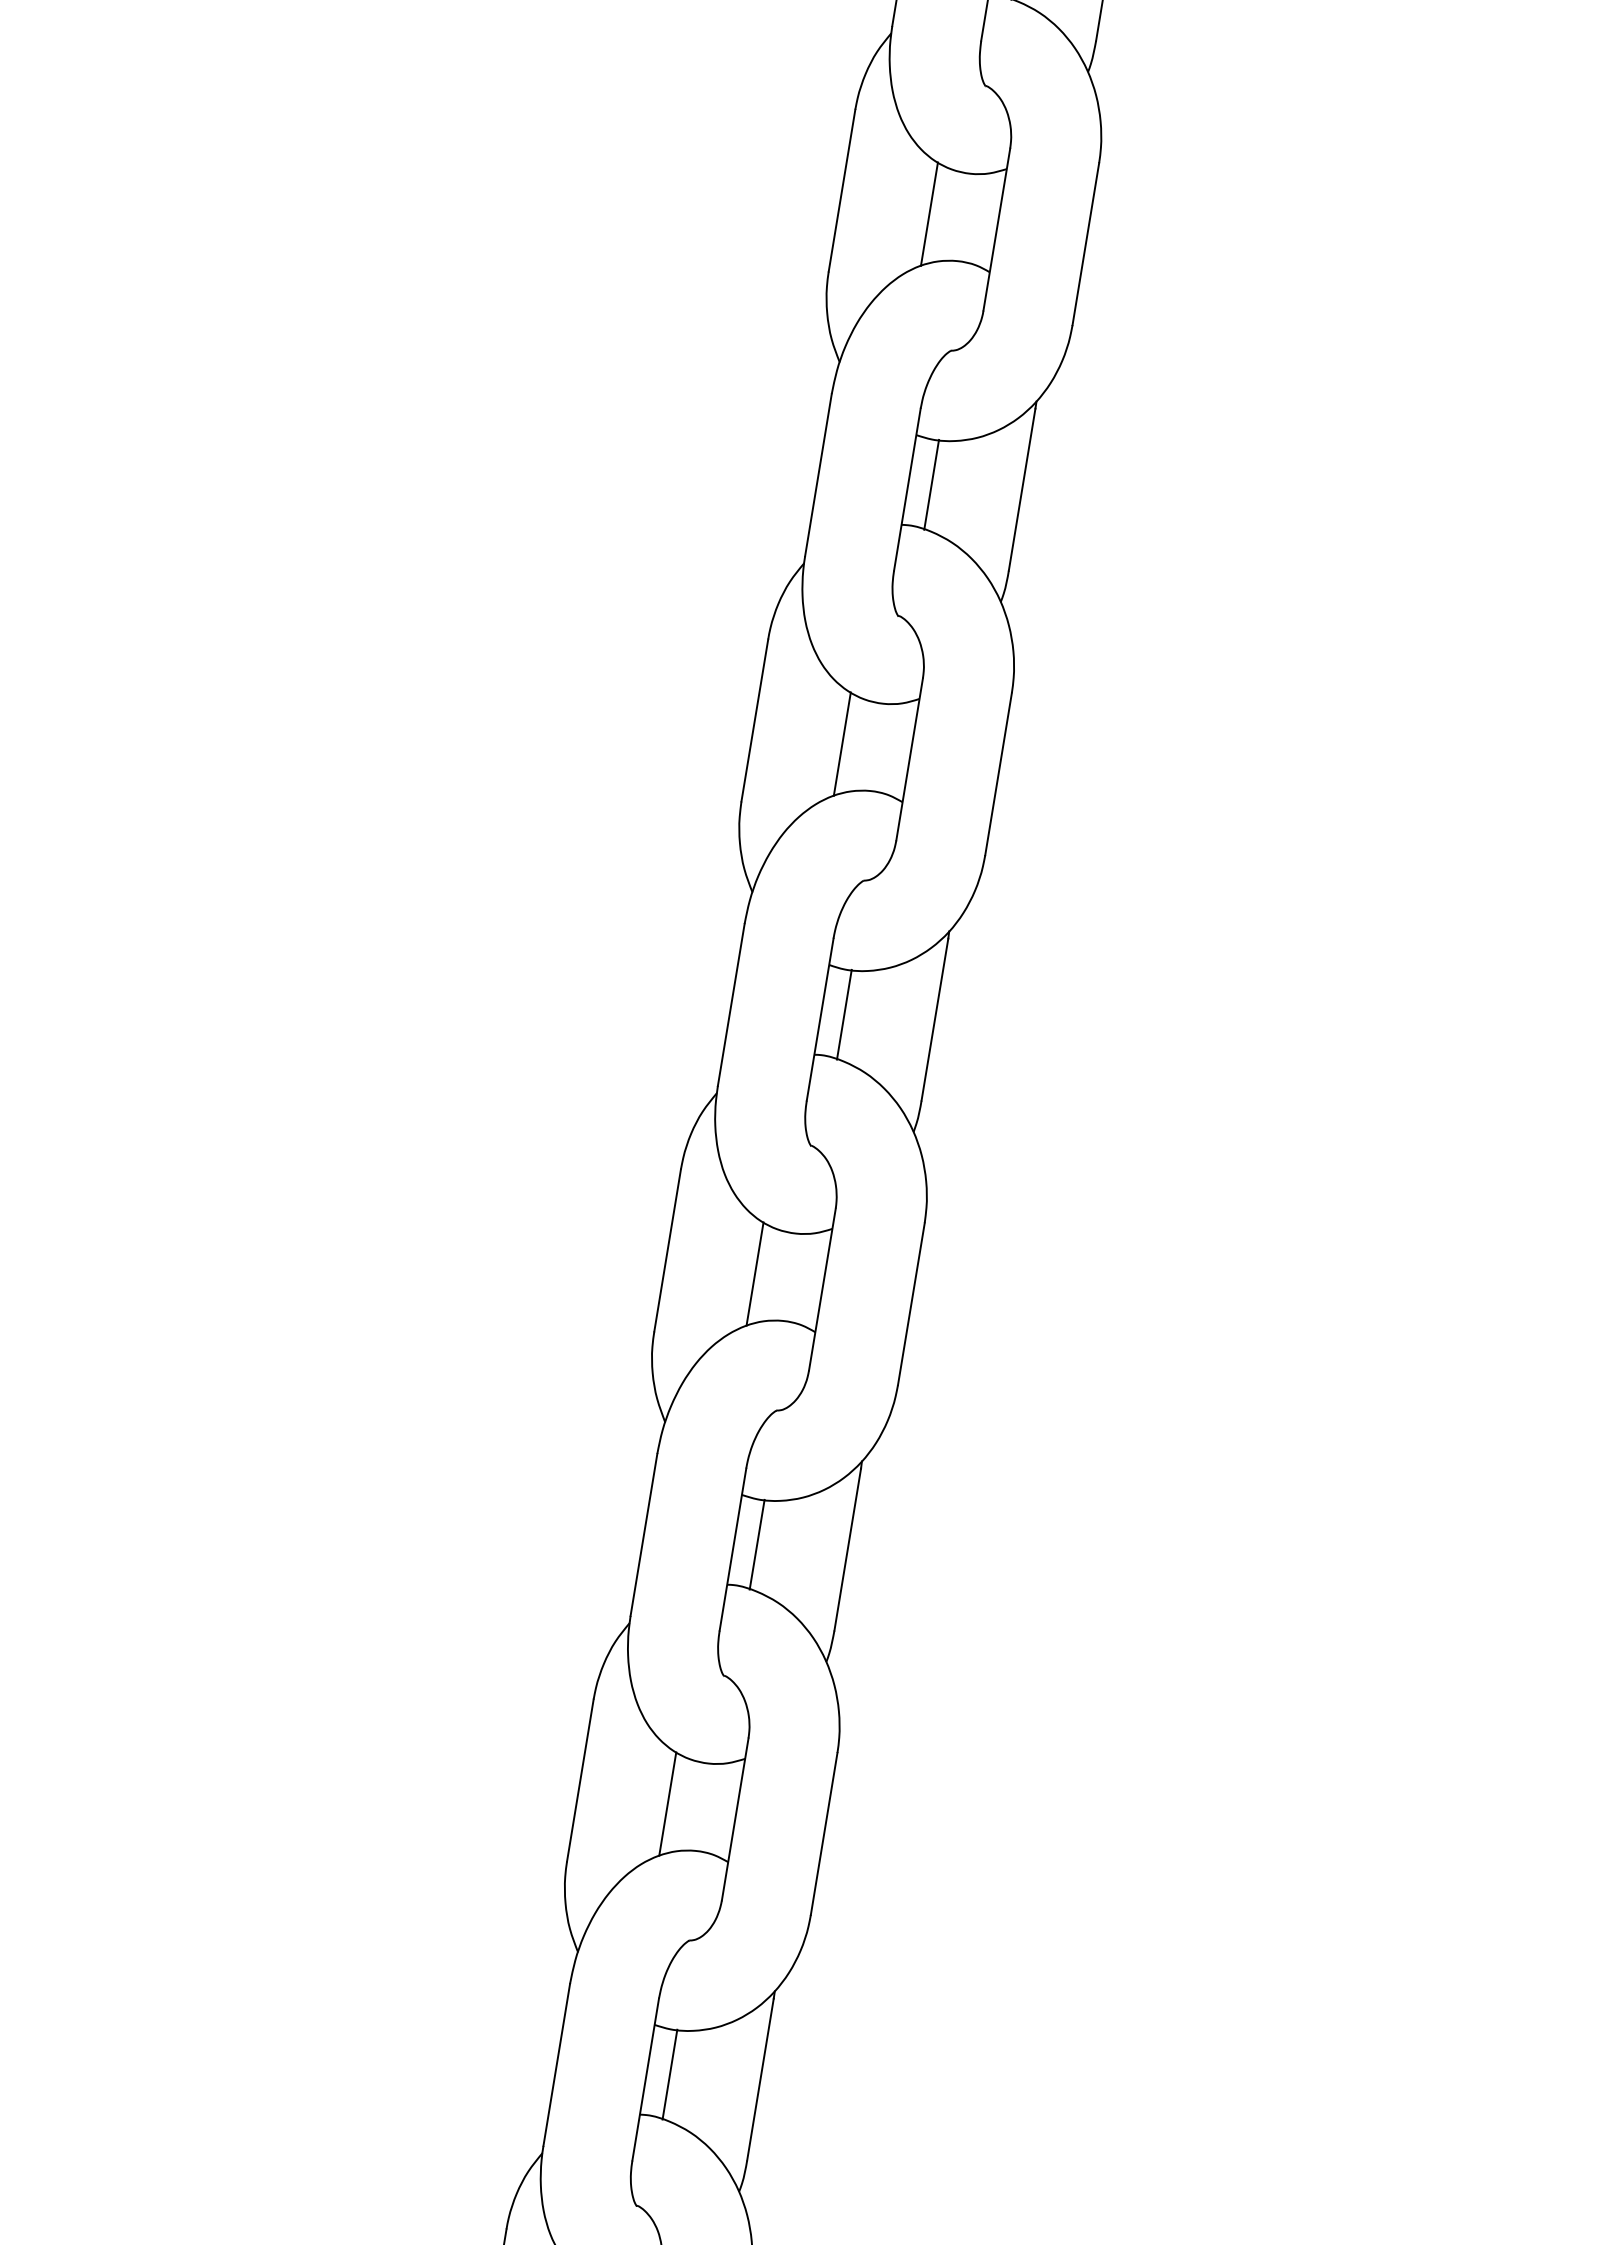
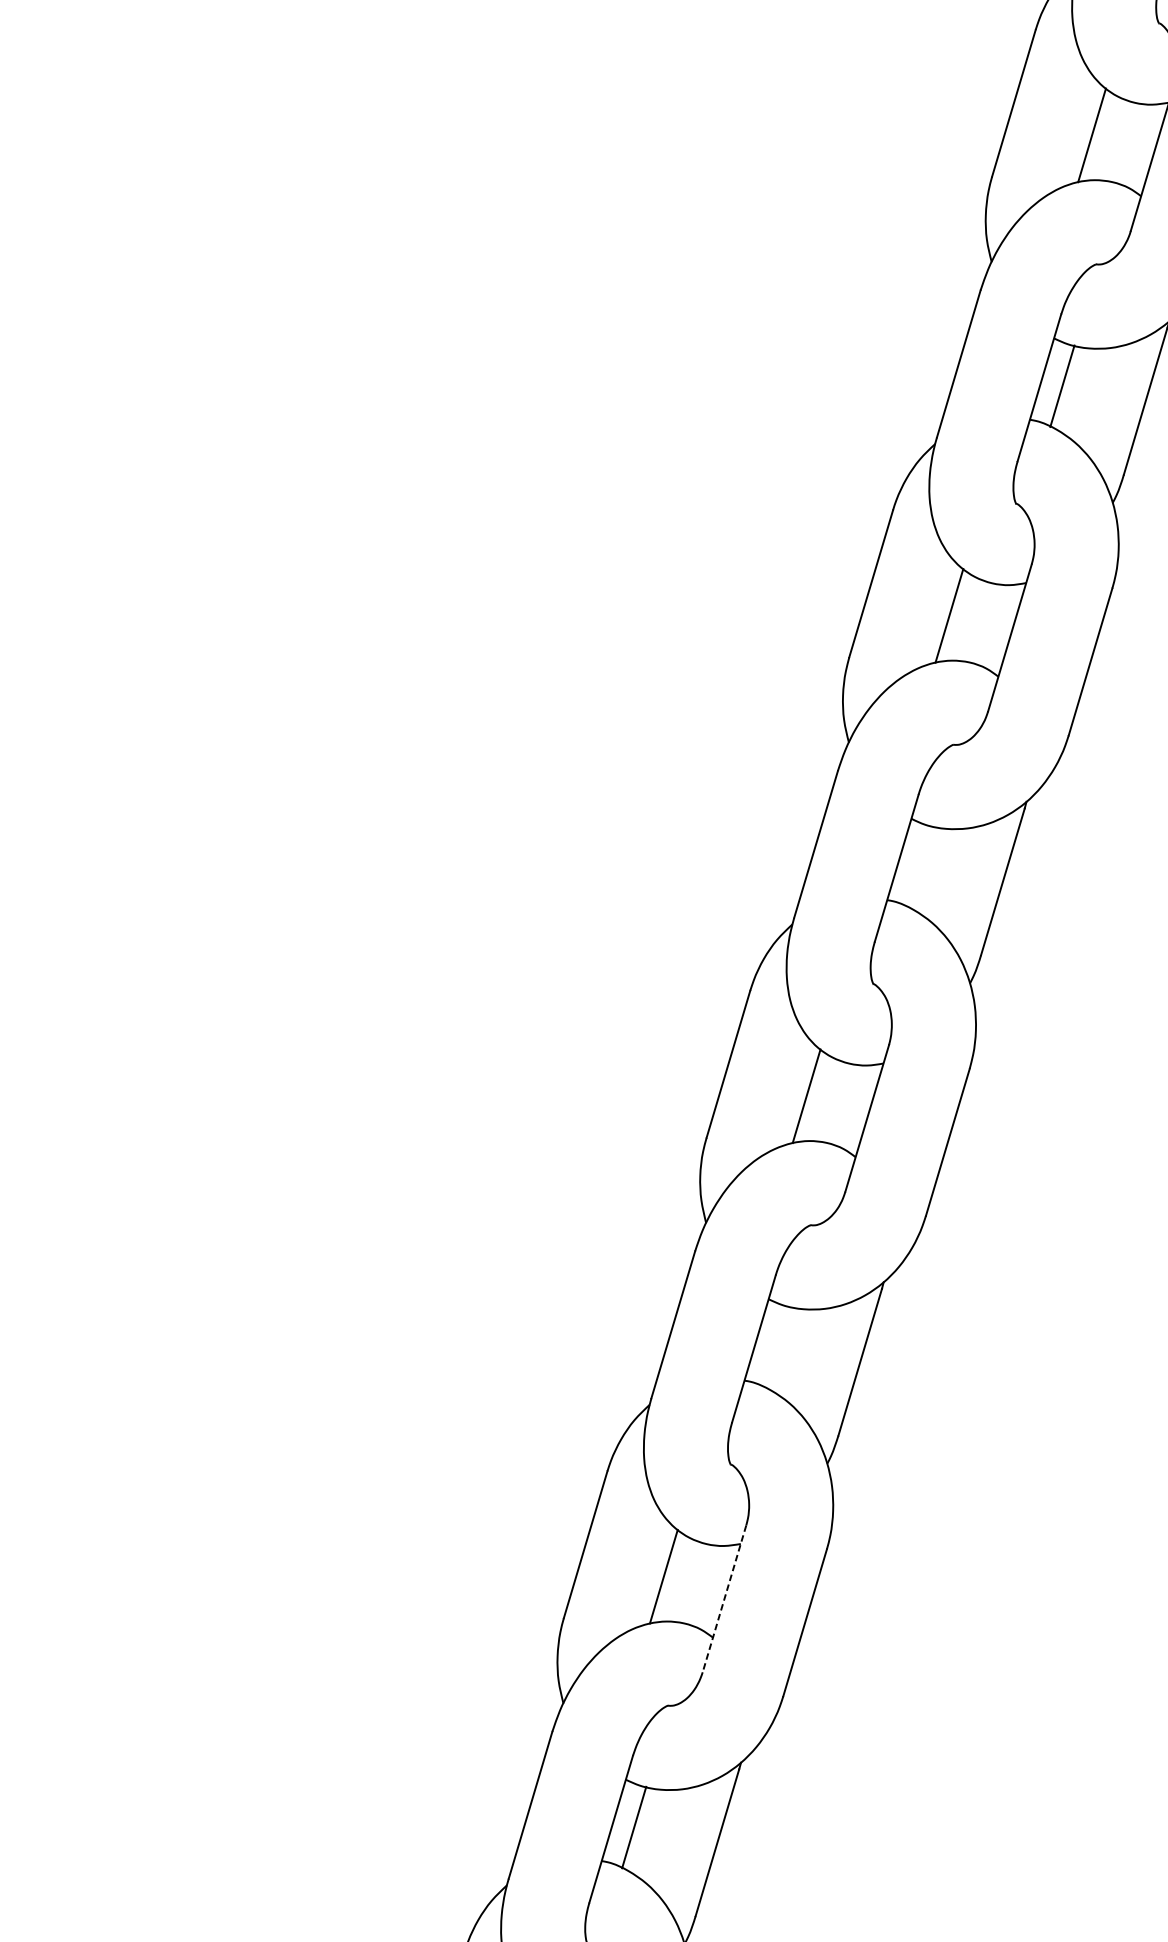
line: (844, 1014) -> (919, 866), removed
line: (756, 1544) -> (776, 1346), removed
line: (735, 1819) -> (724, 1598), solid -> dashed

